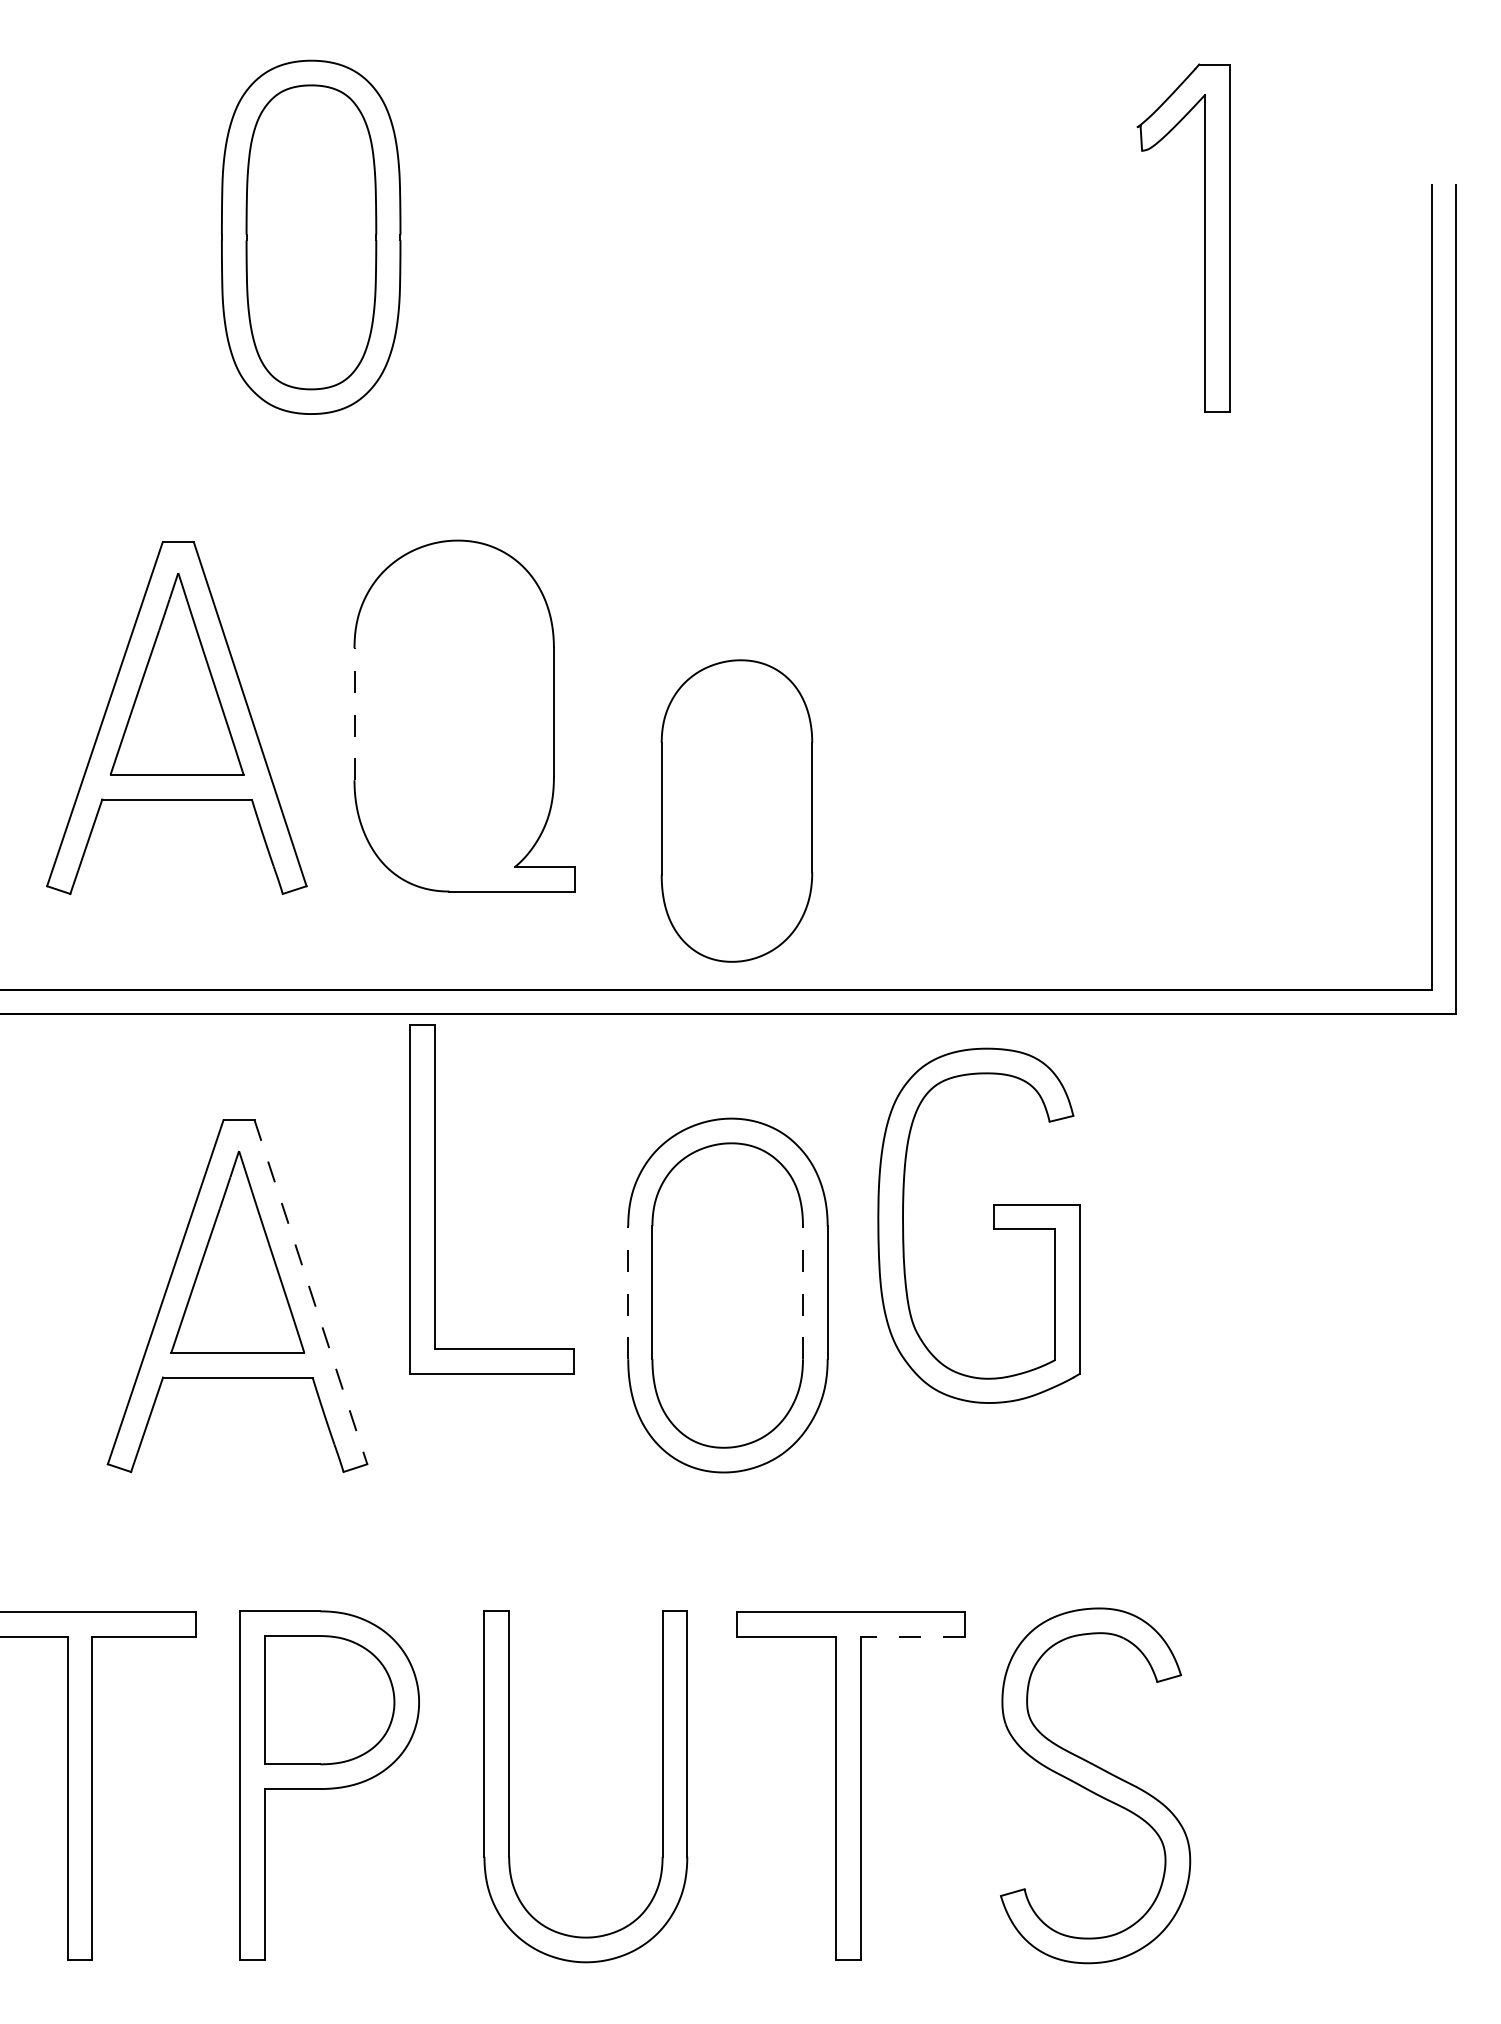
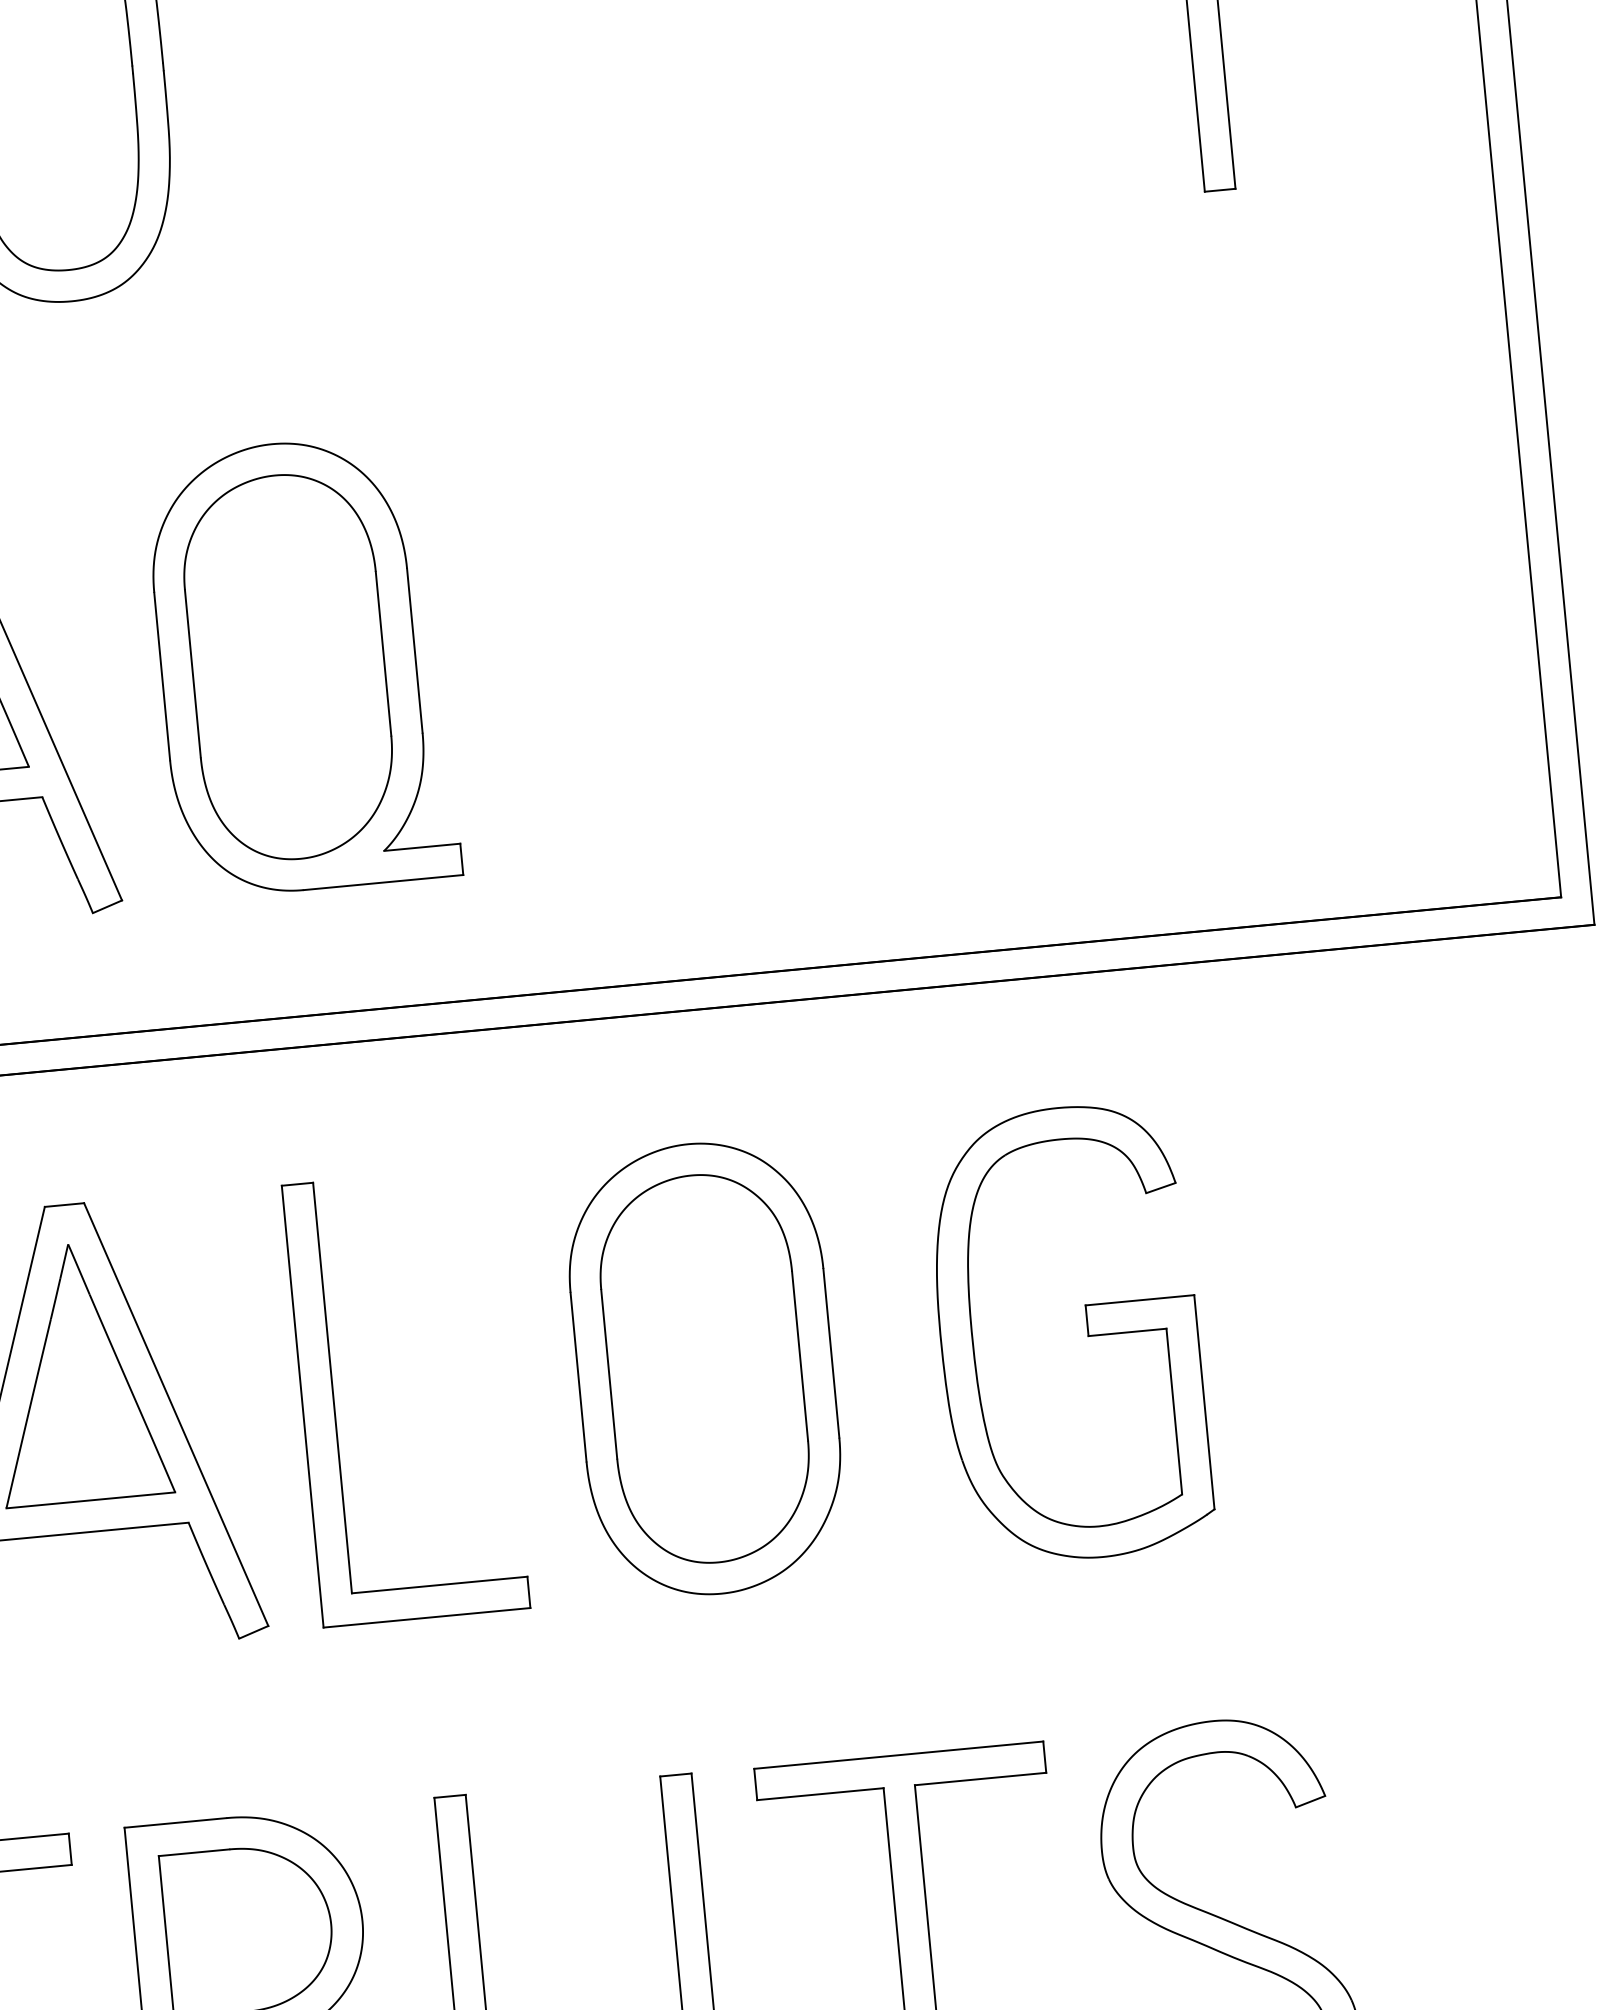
line: (354, 713) -> (162, 675), dashed -> solid
part: (736, 810) -> (287, 666), moved
part: (435, 1199) -> (334, 1403), moved
part: (993, 1225) -> (1087, 1331), moved
line: (311, 1292) -> (176, 1414), dashed -> solid
line: (628, 1292) -> (578, 1376), dashed -> solid
line: (802, 1292) -> (799, 1356), dashed -> solid
line: (912, 1636) -> (980, 1779), dashed -> solid

